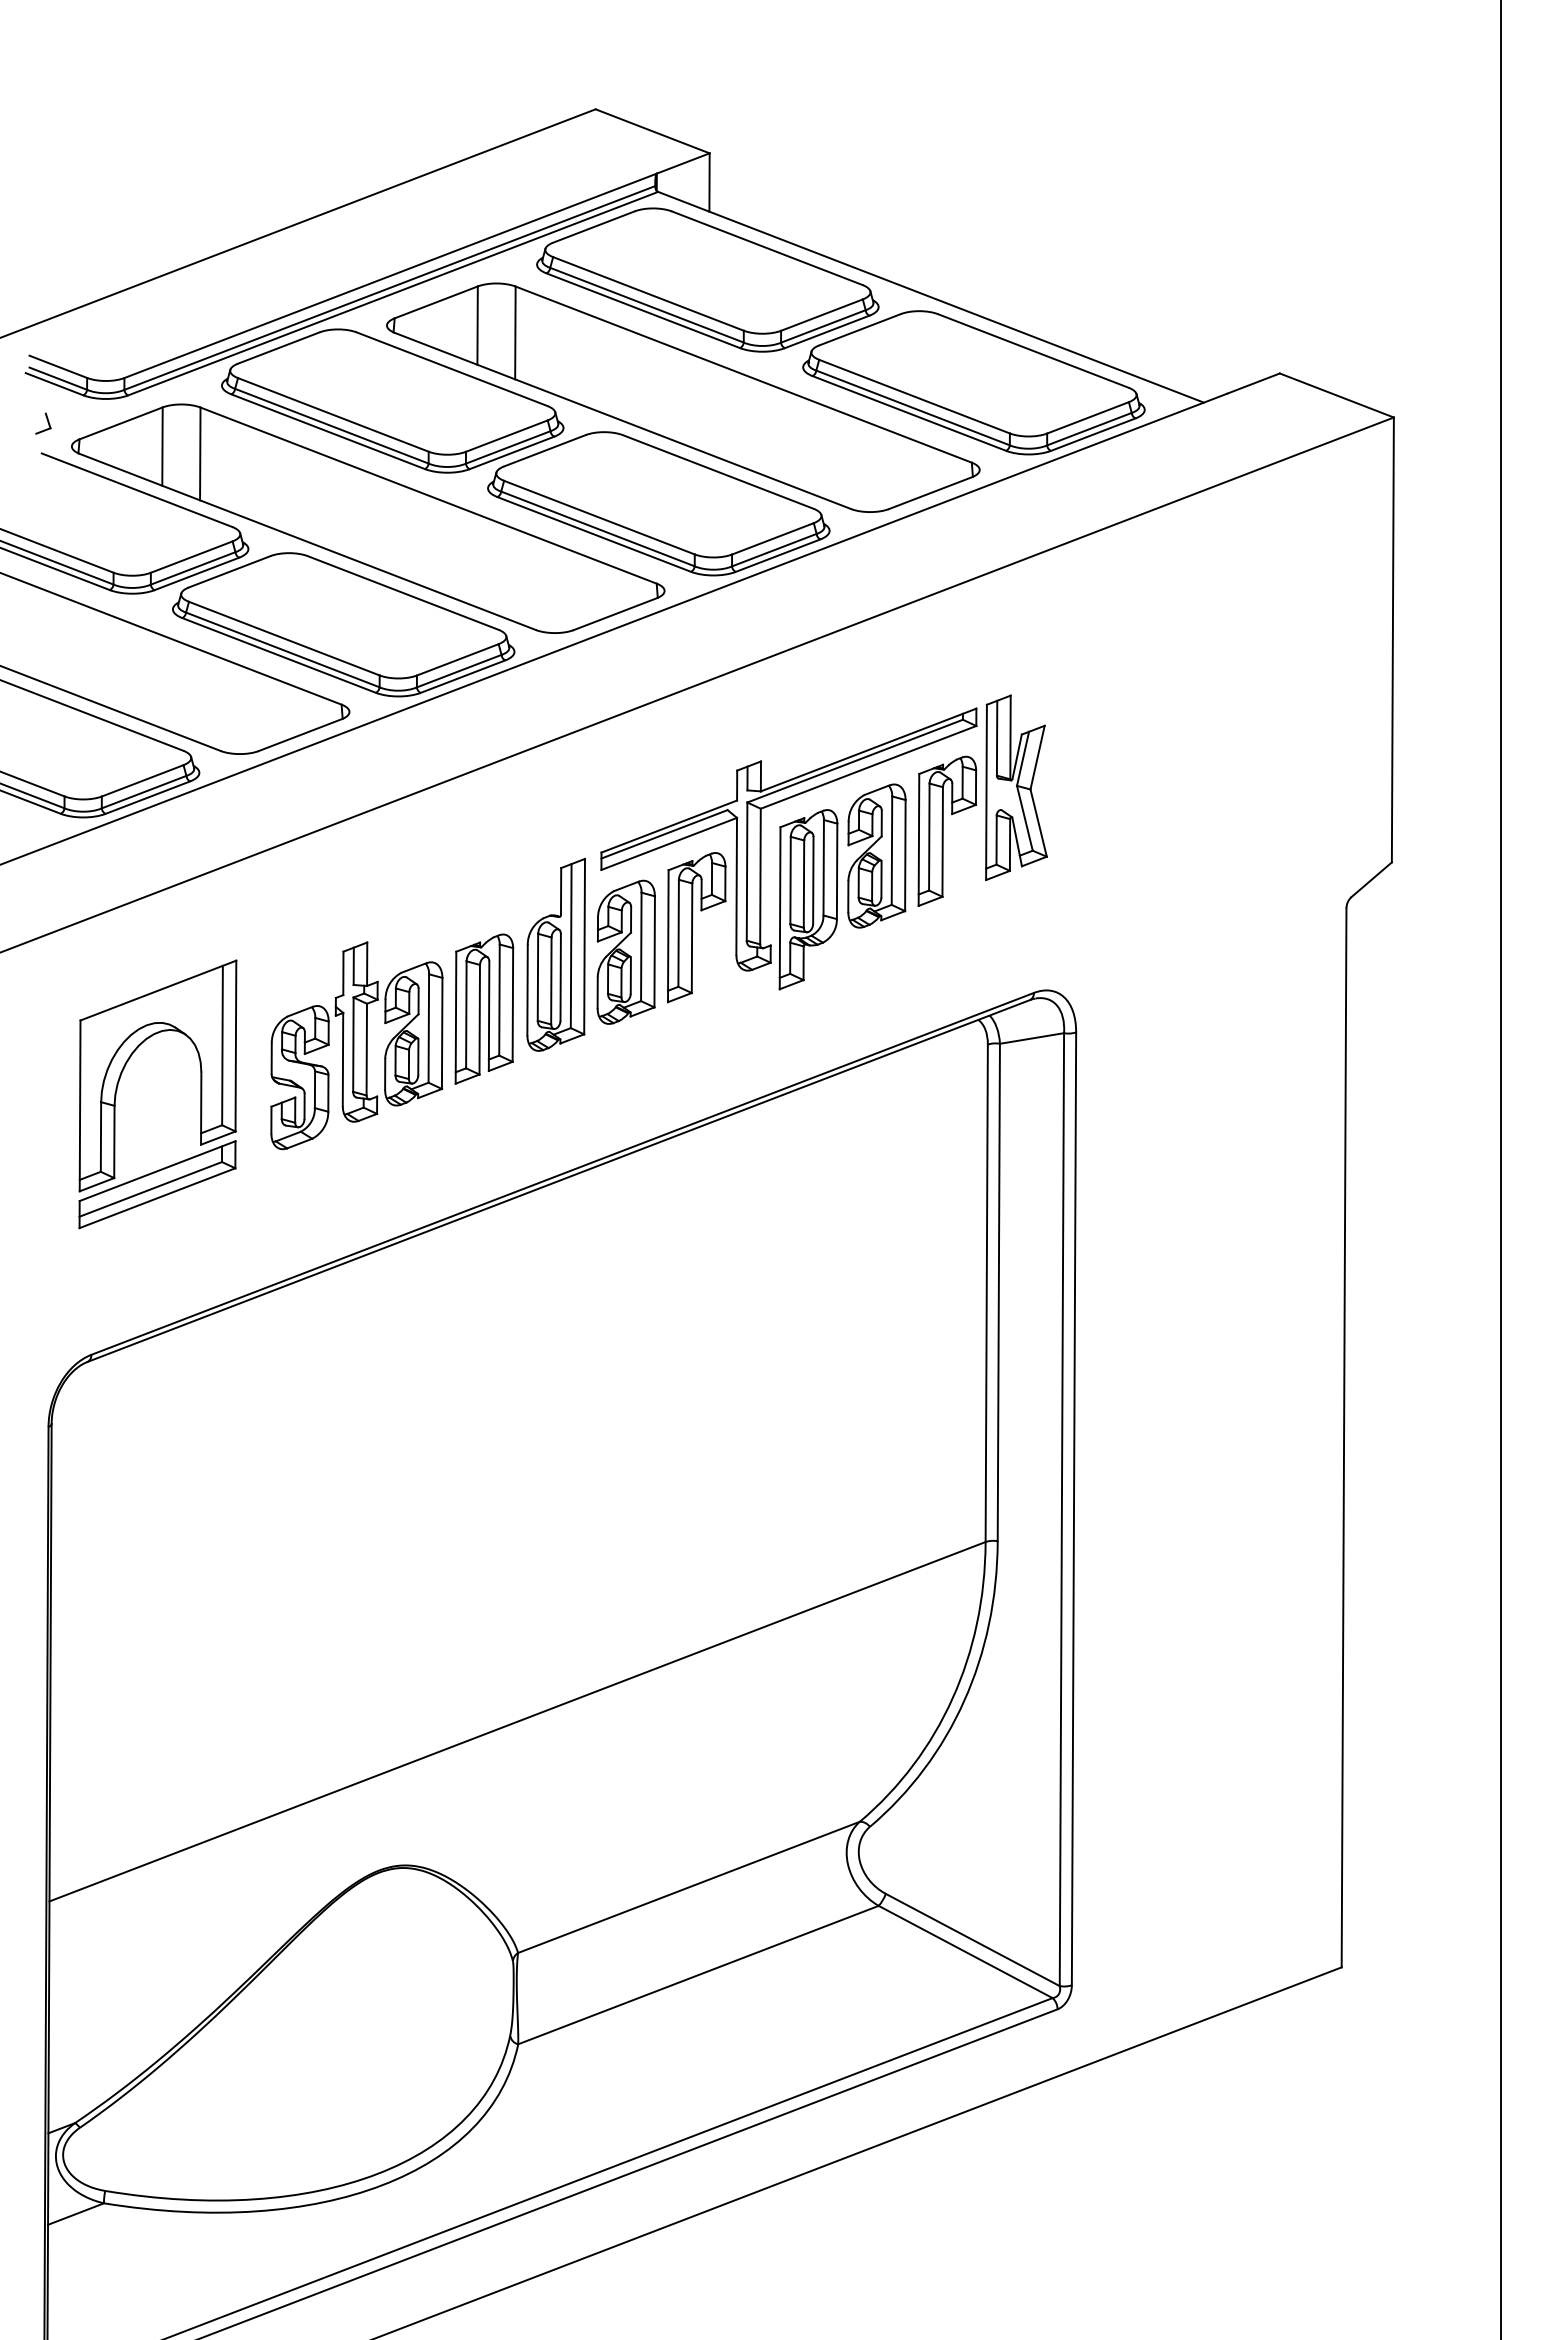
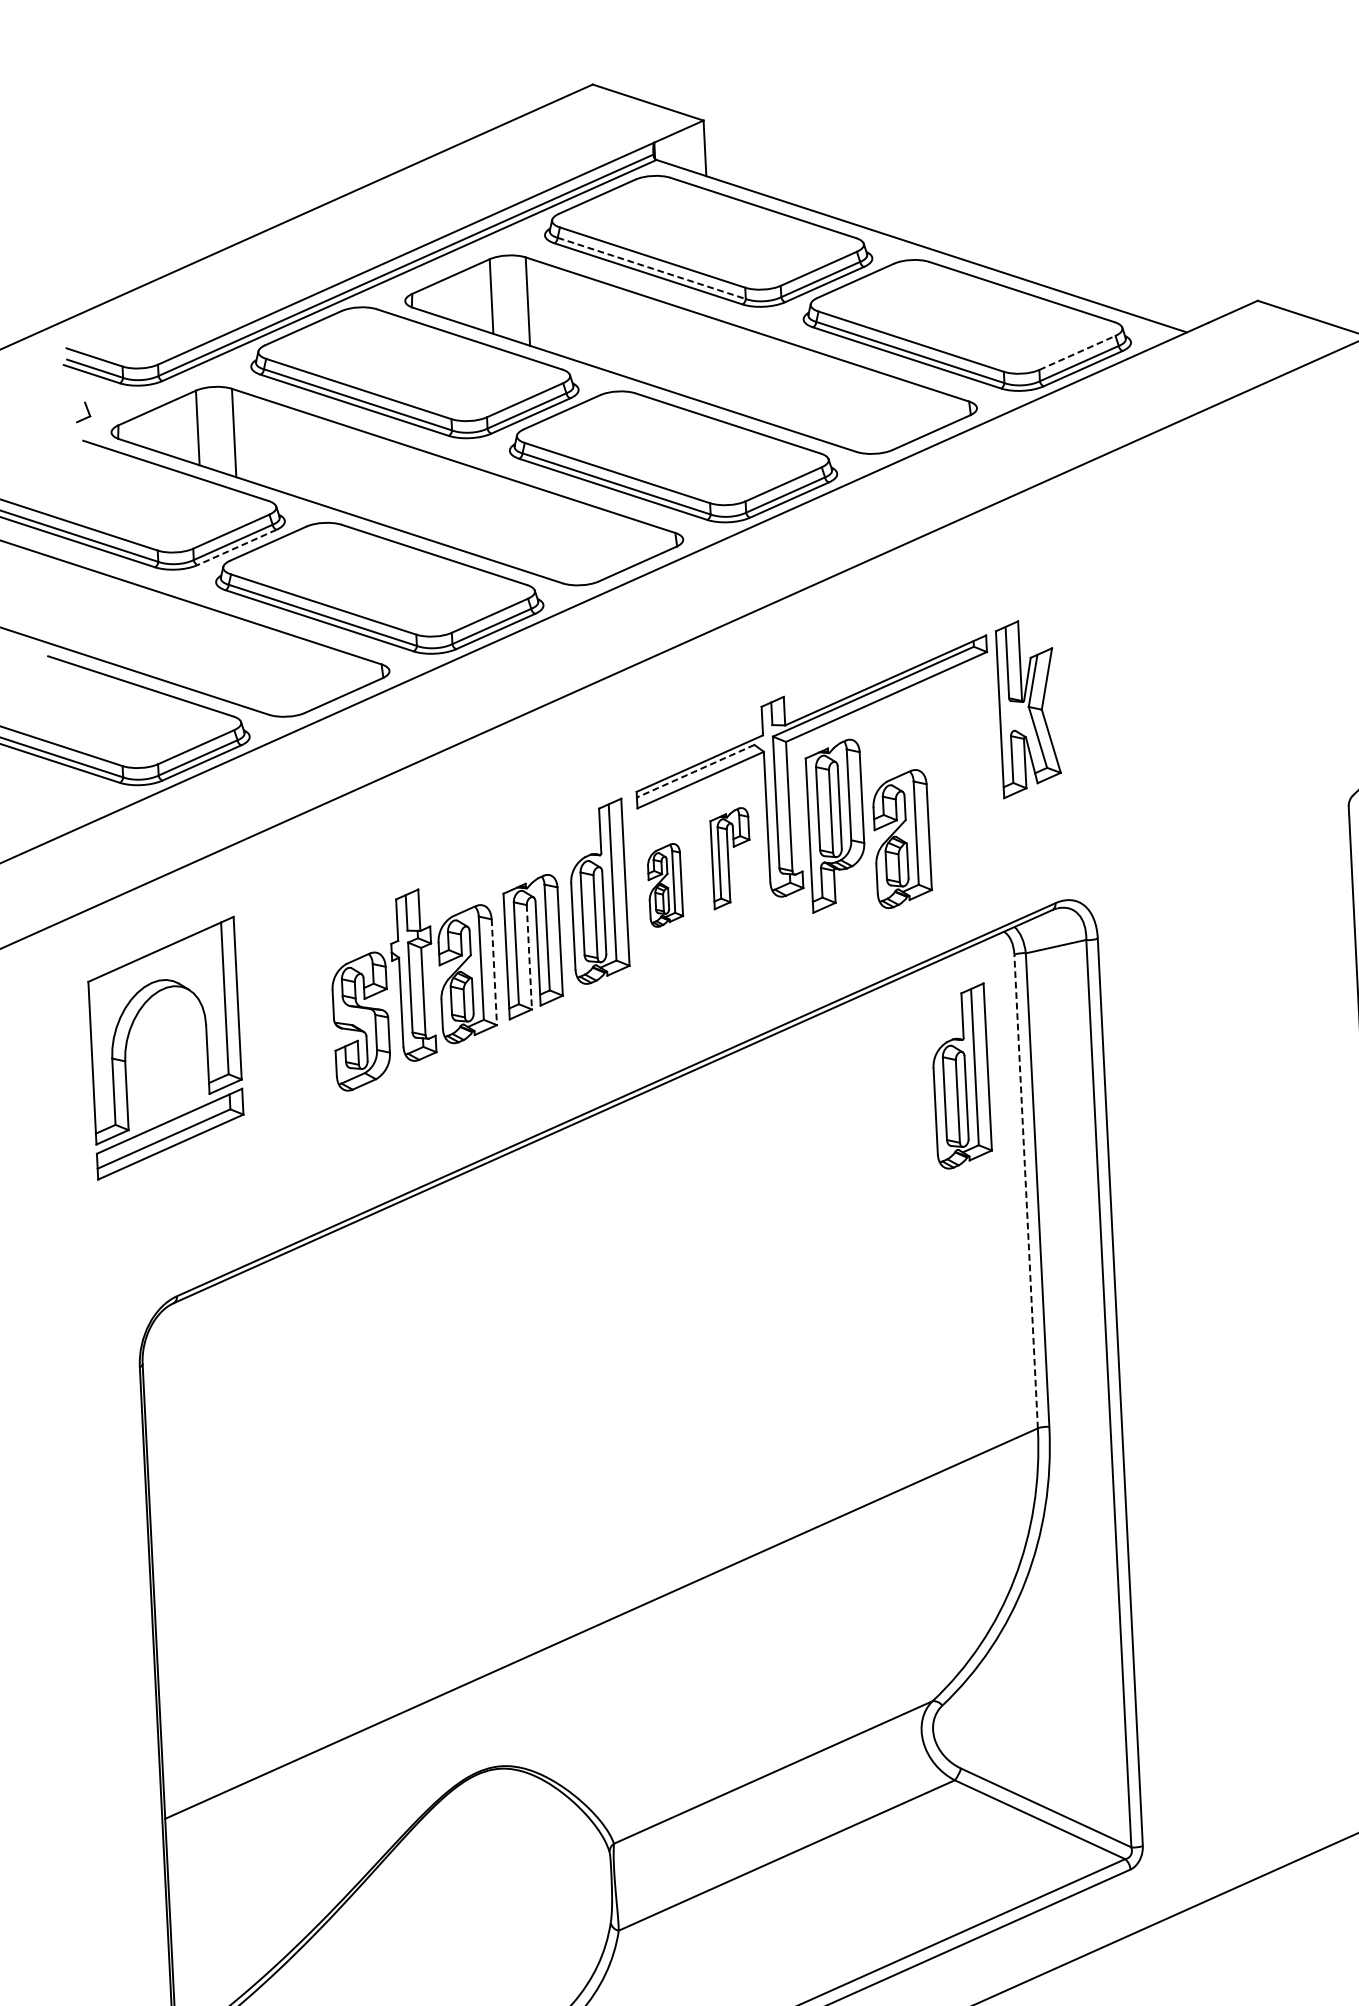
line: (647, 305) -> (652, 268), solid -> dashed
line: (1088, 417) -> (1077, 352), solid -> dashed
line: (196, 574) -> (236, 548), solid -> dashed
part: (947, 830) -> (964, 752), removed
line: (664, 834) -> (695, 771), solid -> dashed
part: (876, 855) -> (901, 838), moved
part: (696, 927) -> (730, 858), size x0.7
part: (625, 951) -> (664, 884), size x0.6
line: (479, 1019) -> (529, 957), solid -> dashed
line: (442, 1033) -> (494, 972), solid -> dashed
part: (119, 1082) -> (128, 1038), moved
part: (924, 1168) -> (960, 1075), added
line: (986, 1293) -> (1025, 1191), solid -> dashed

